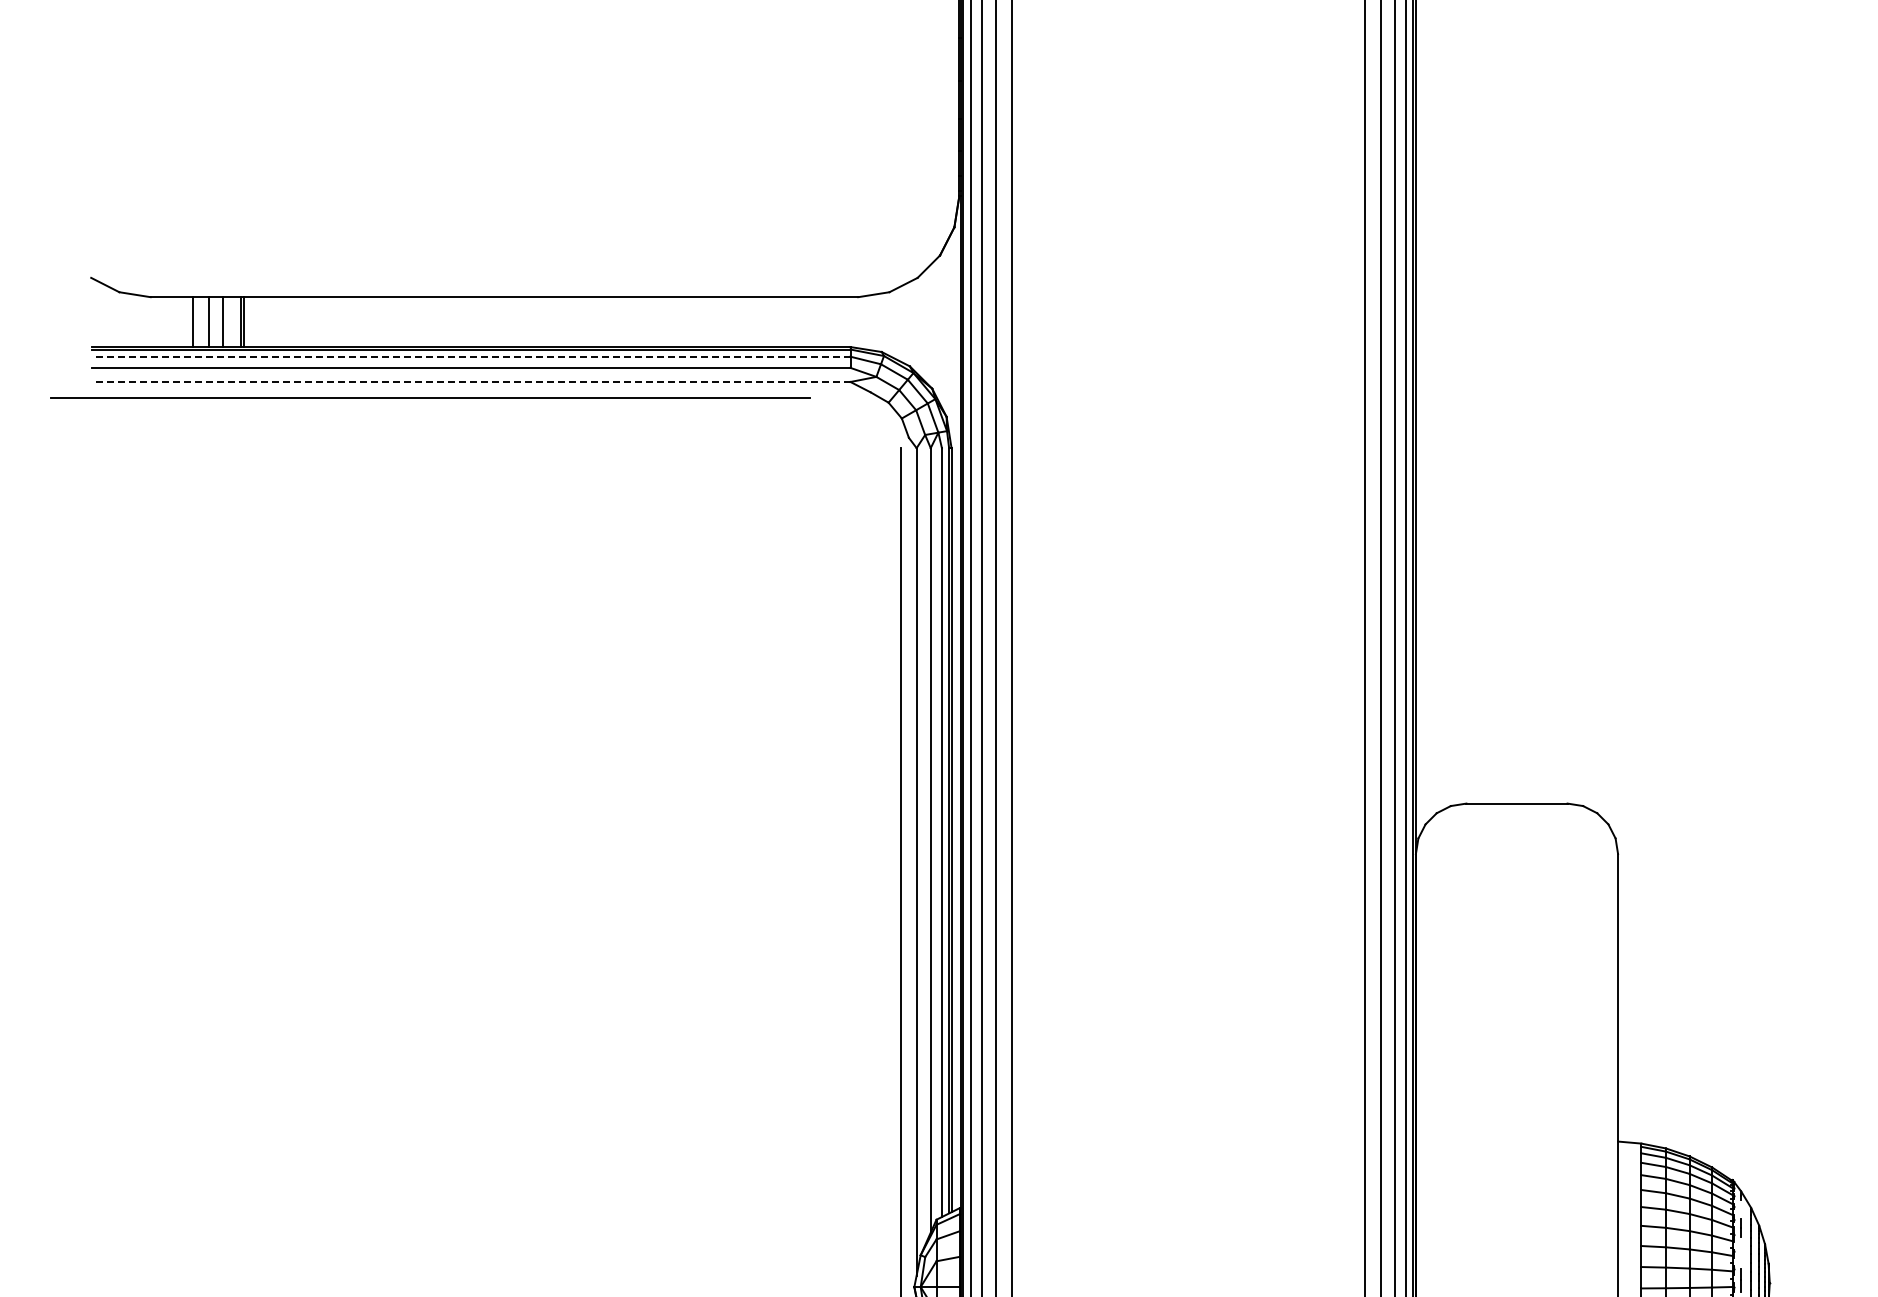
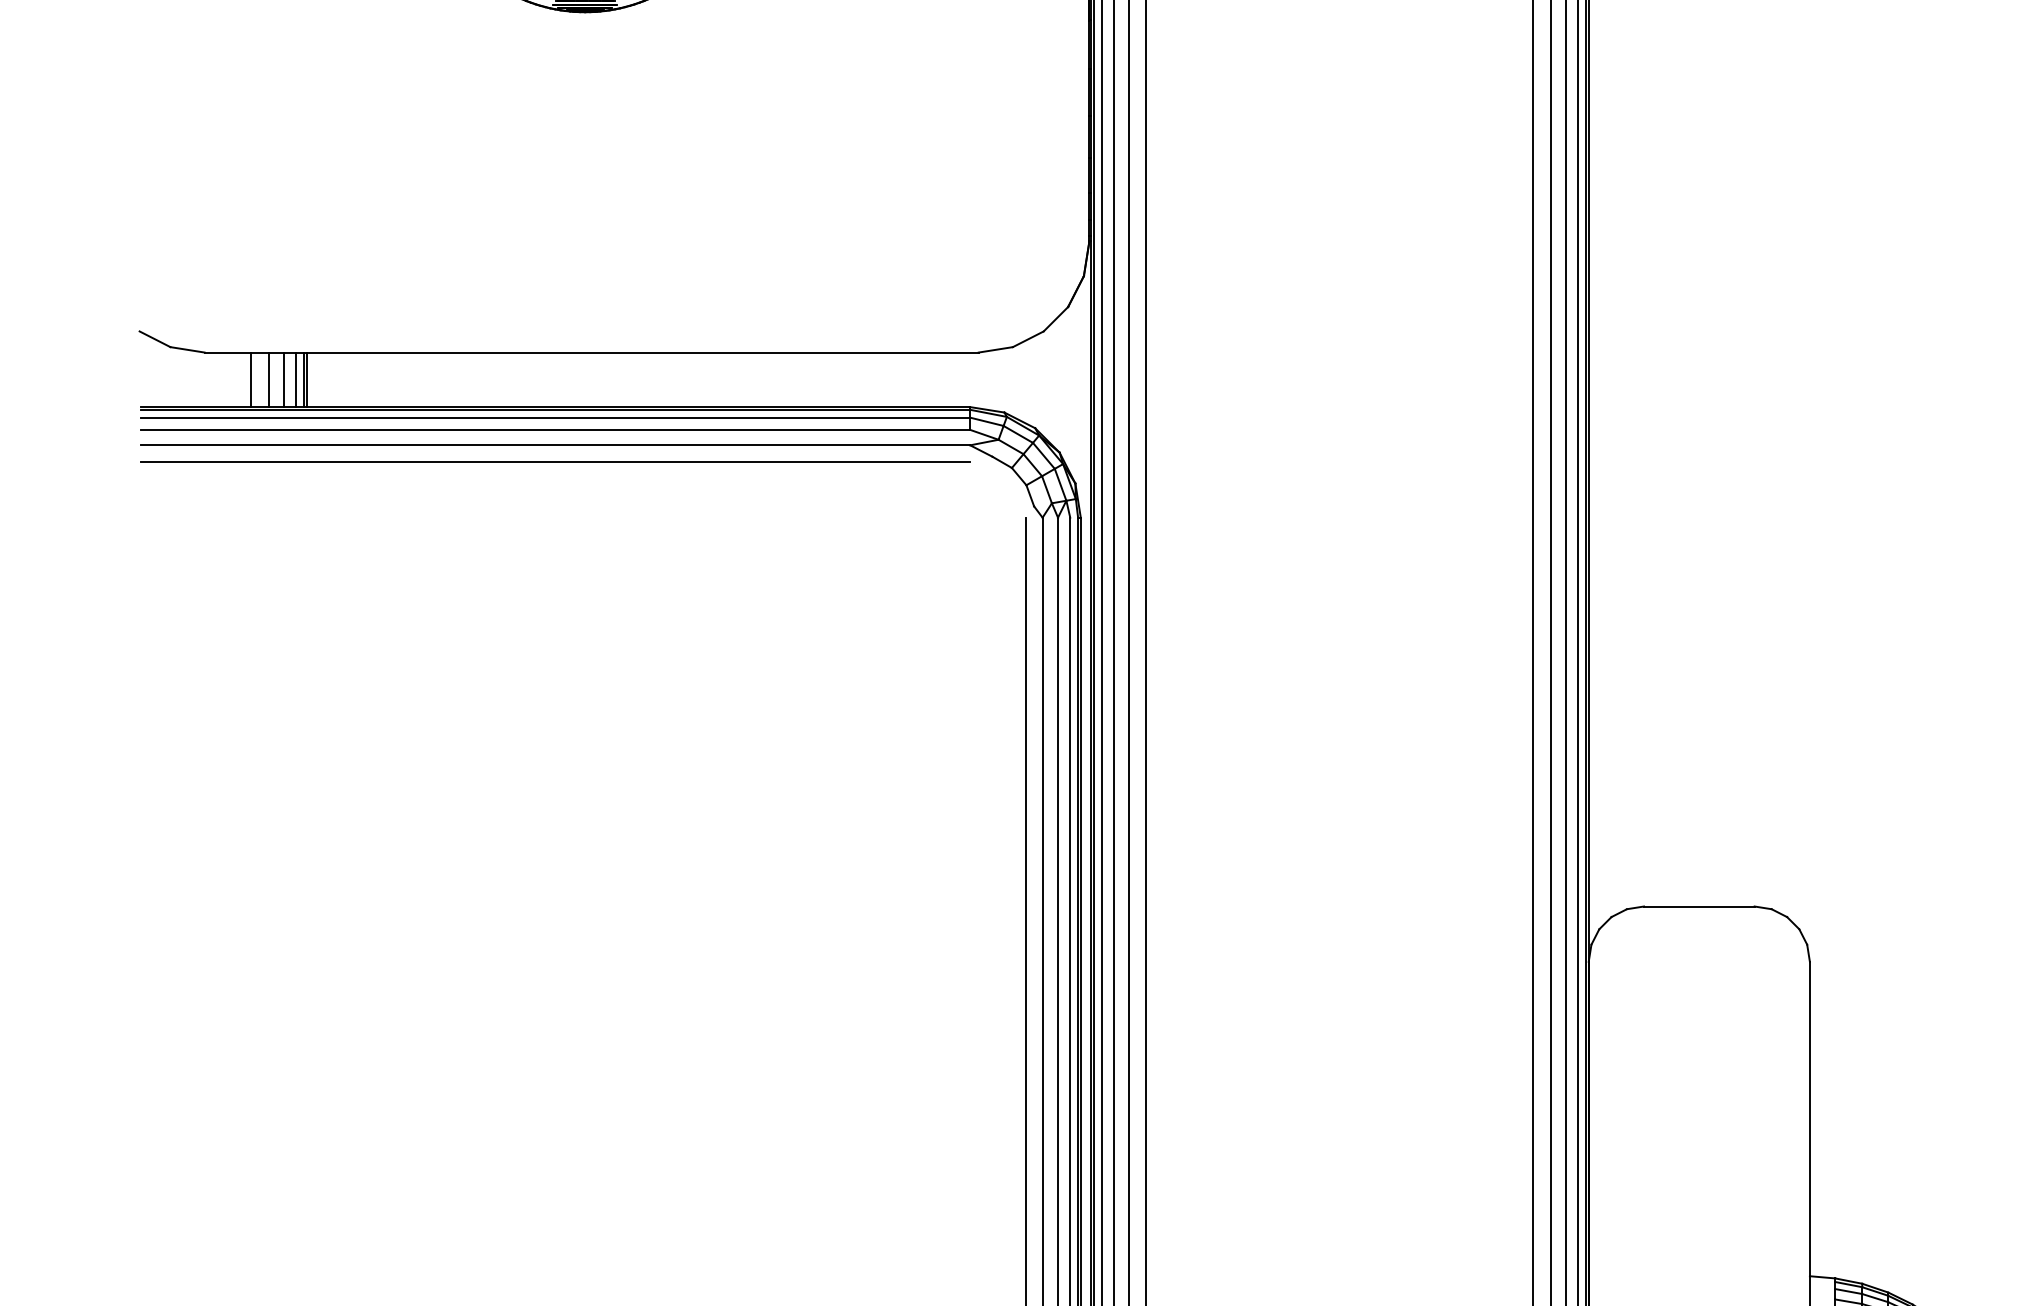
line: (234, 322) -> (296, 380), added
line: (470, 356) -> (554, 417), dashed -> solid
line: (470, 381) -> (554, 444), dashed -> solid
line: (430, 397) -> (555, 462), moved

